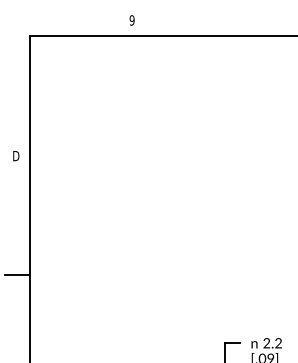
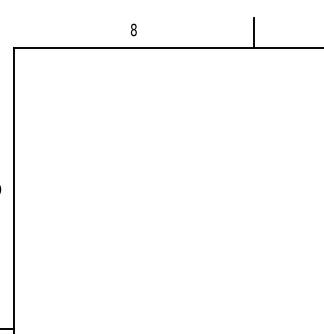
text: (131, 20) -> (133, 30), 9 -> 8
line: (234, 22) -> (254, 32), added

